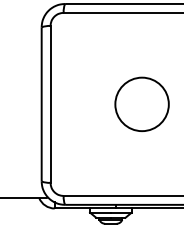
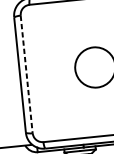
line: (50, 104) -> (26, 74), solid -> dashed

